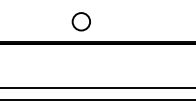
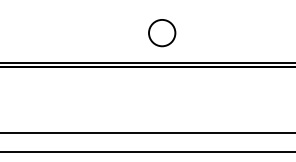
circle: (80, 21) -> (160, 32), moved

